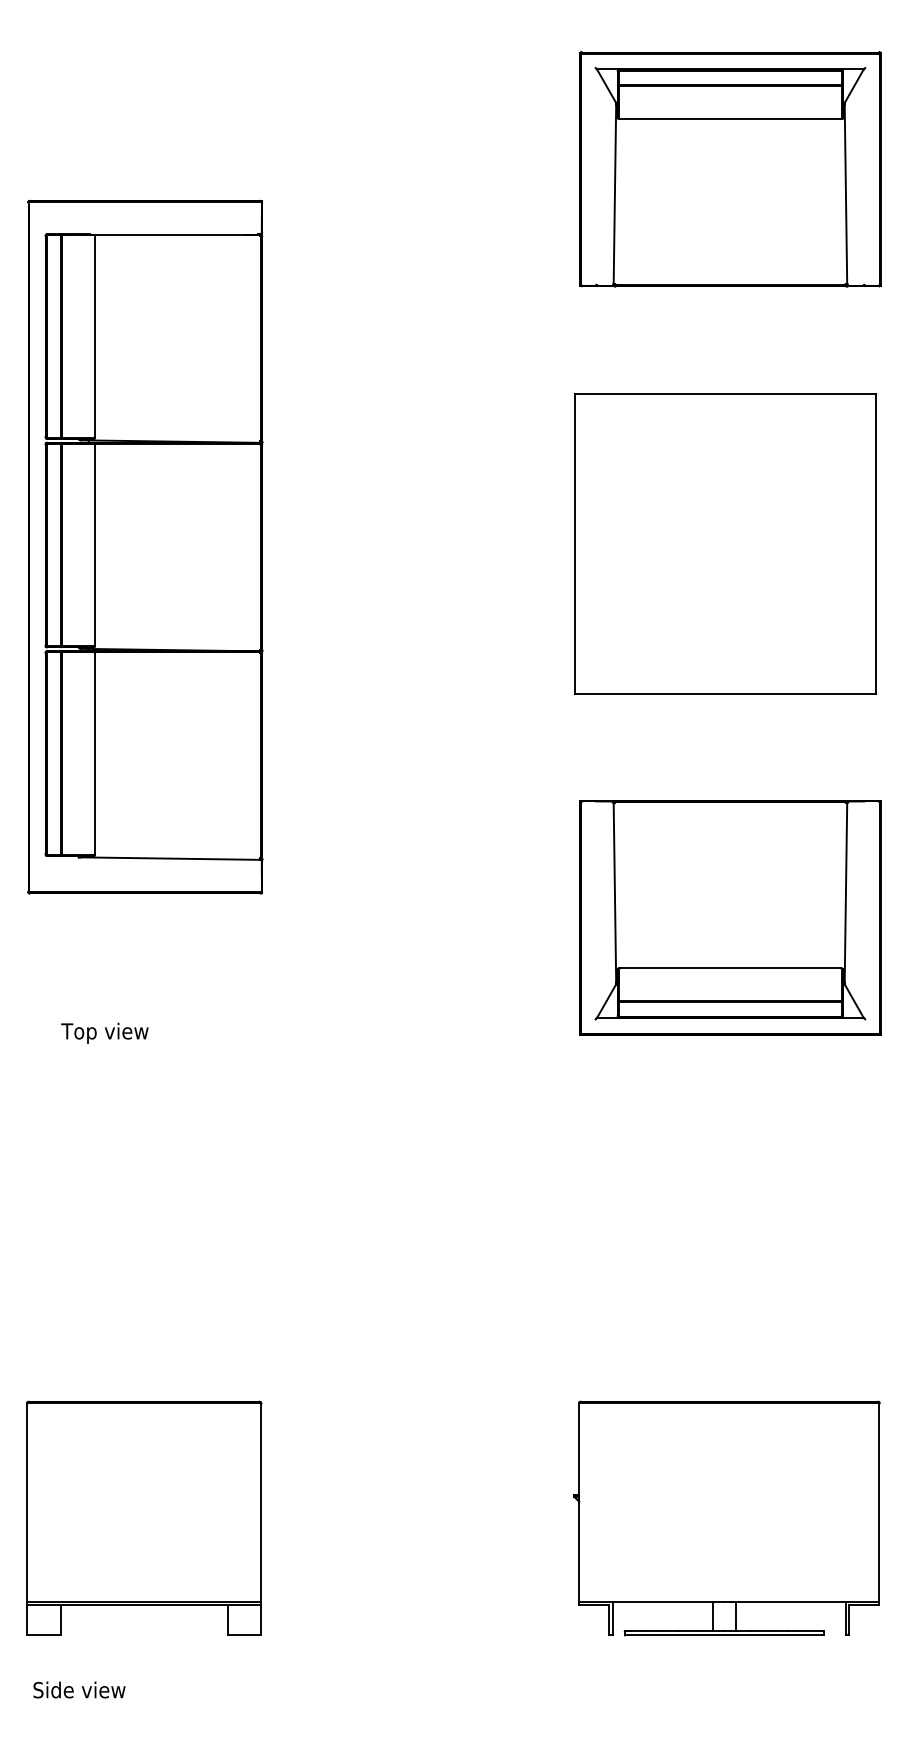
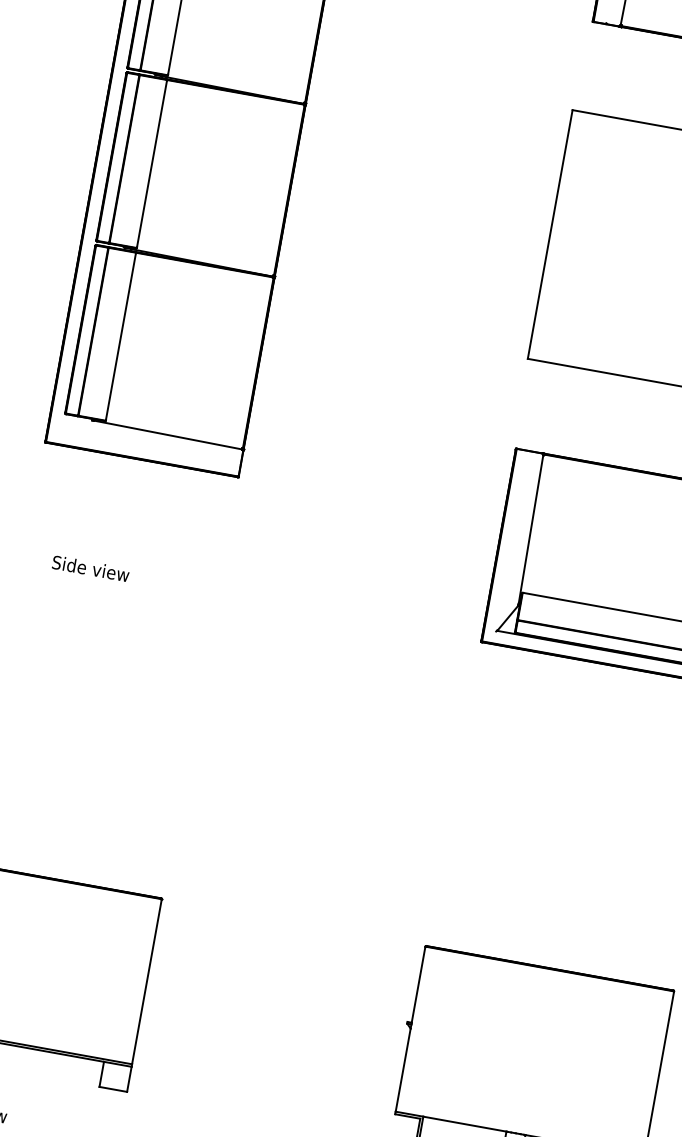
text: (107, 1032) -> (89, 569), Top view -> Side view

